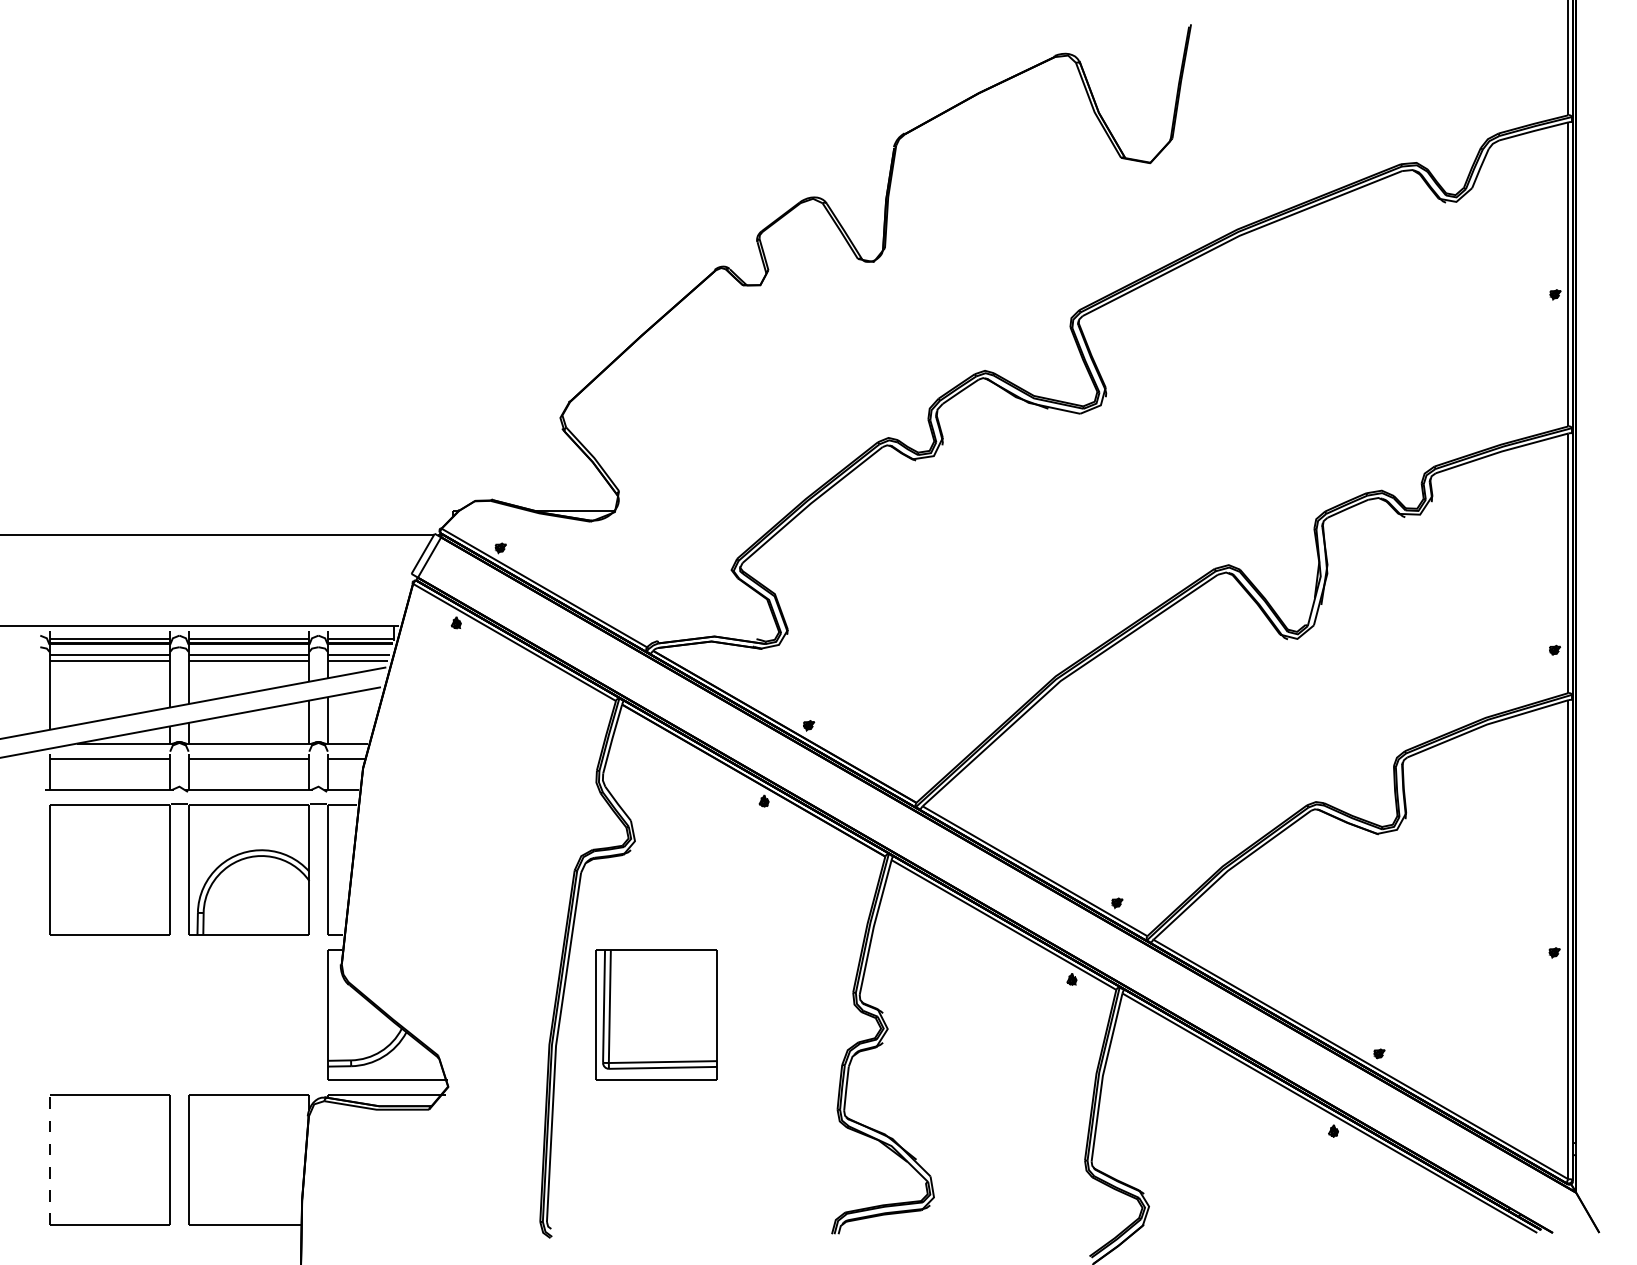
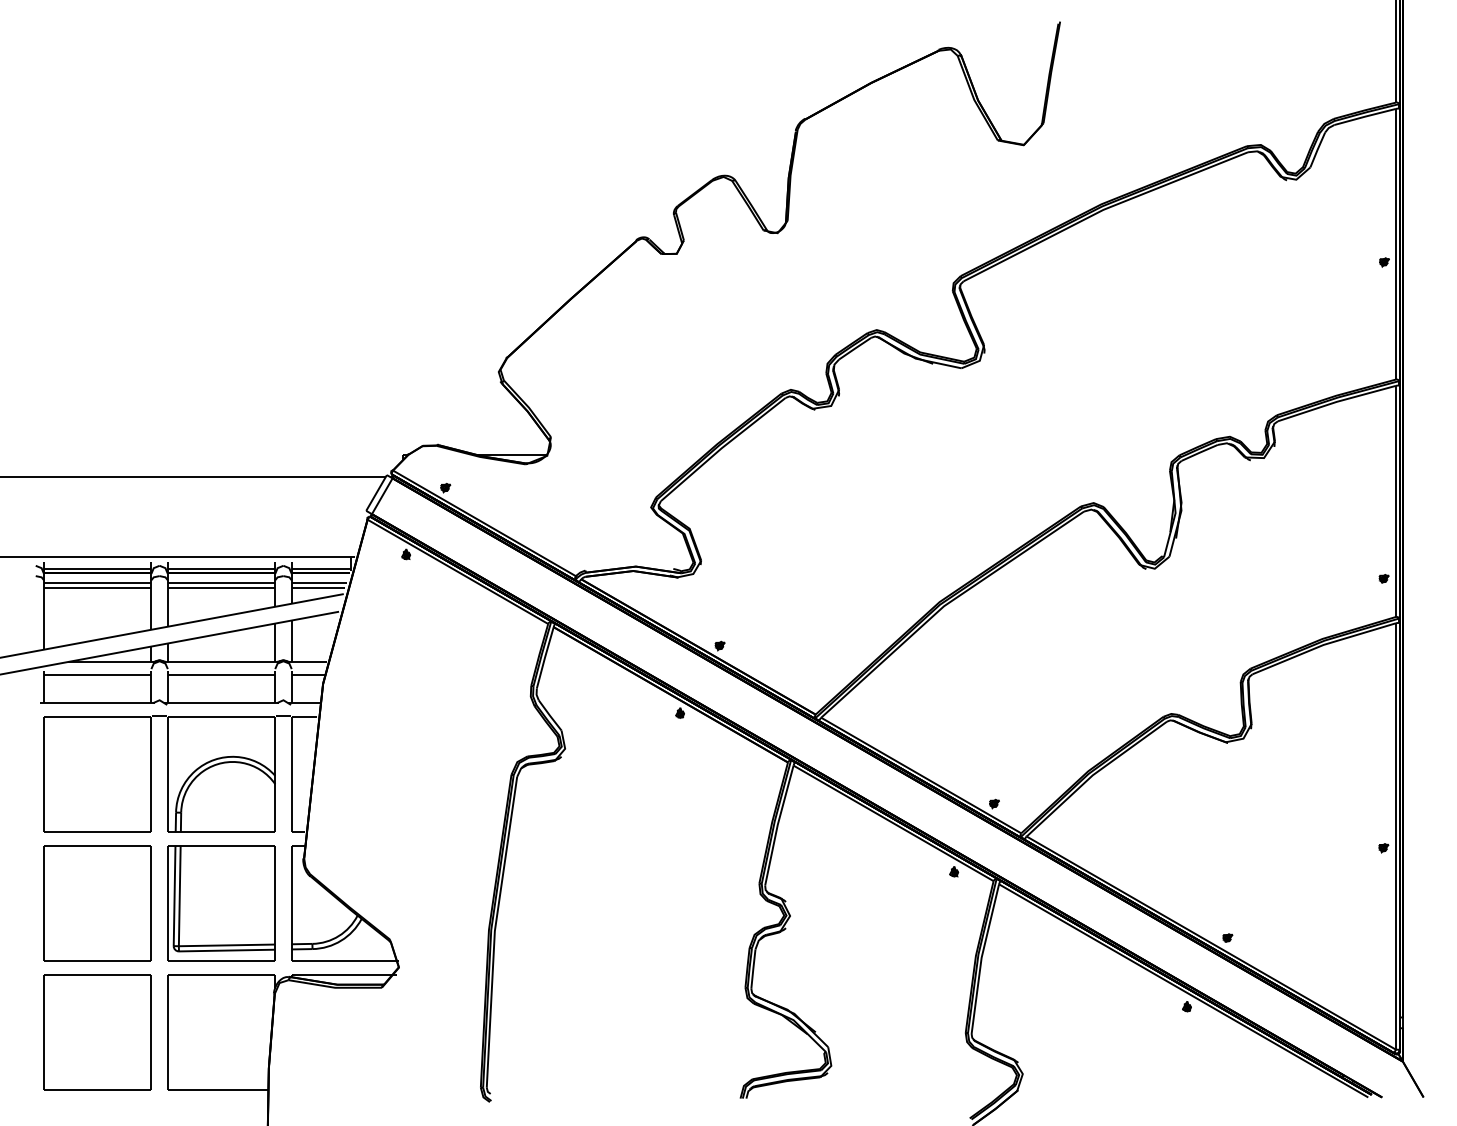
part: (109, 1015) -> (97, 903), added
part: (656, 1015) -> (221, 903), moved
line: (50, 1159) -> (44, 1032), dashed -> solid

